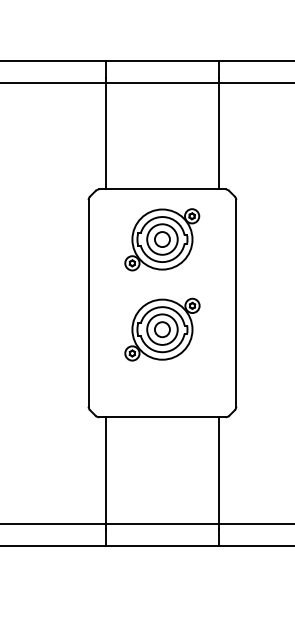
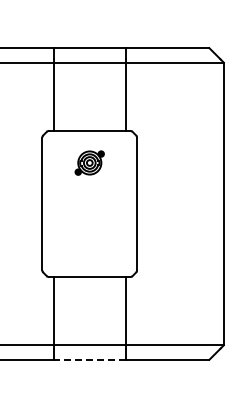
part: (162, 238) -> (89, 162), size x0.6
part: (162, 329) -> (89, 220), removed
line: (162, 545) -> (89, 359), solid -> dashed

